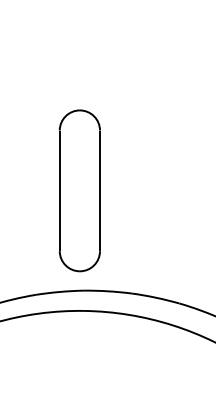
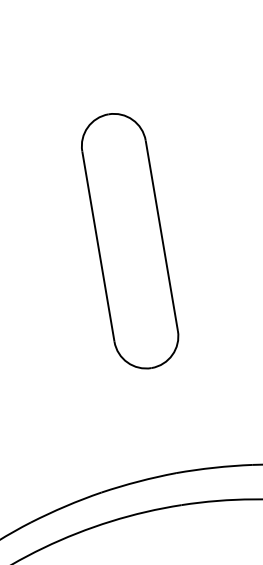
part: (79, 190) -> (129, 240), moved

